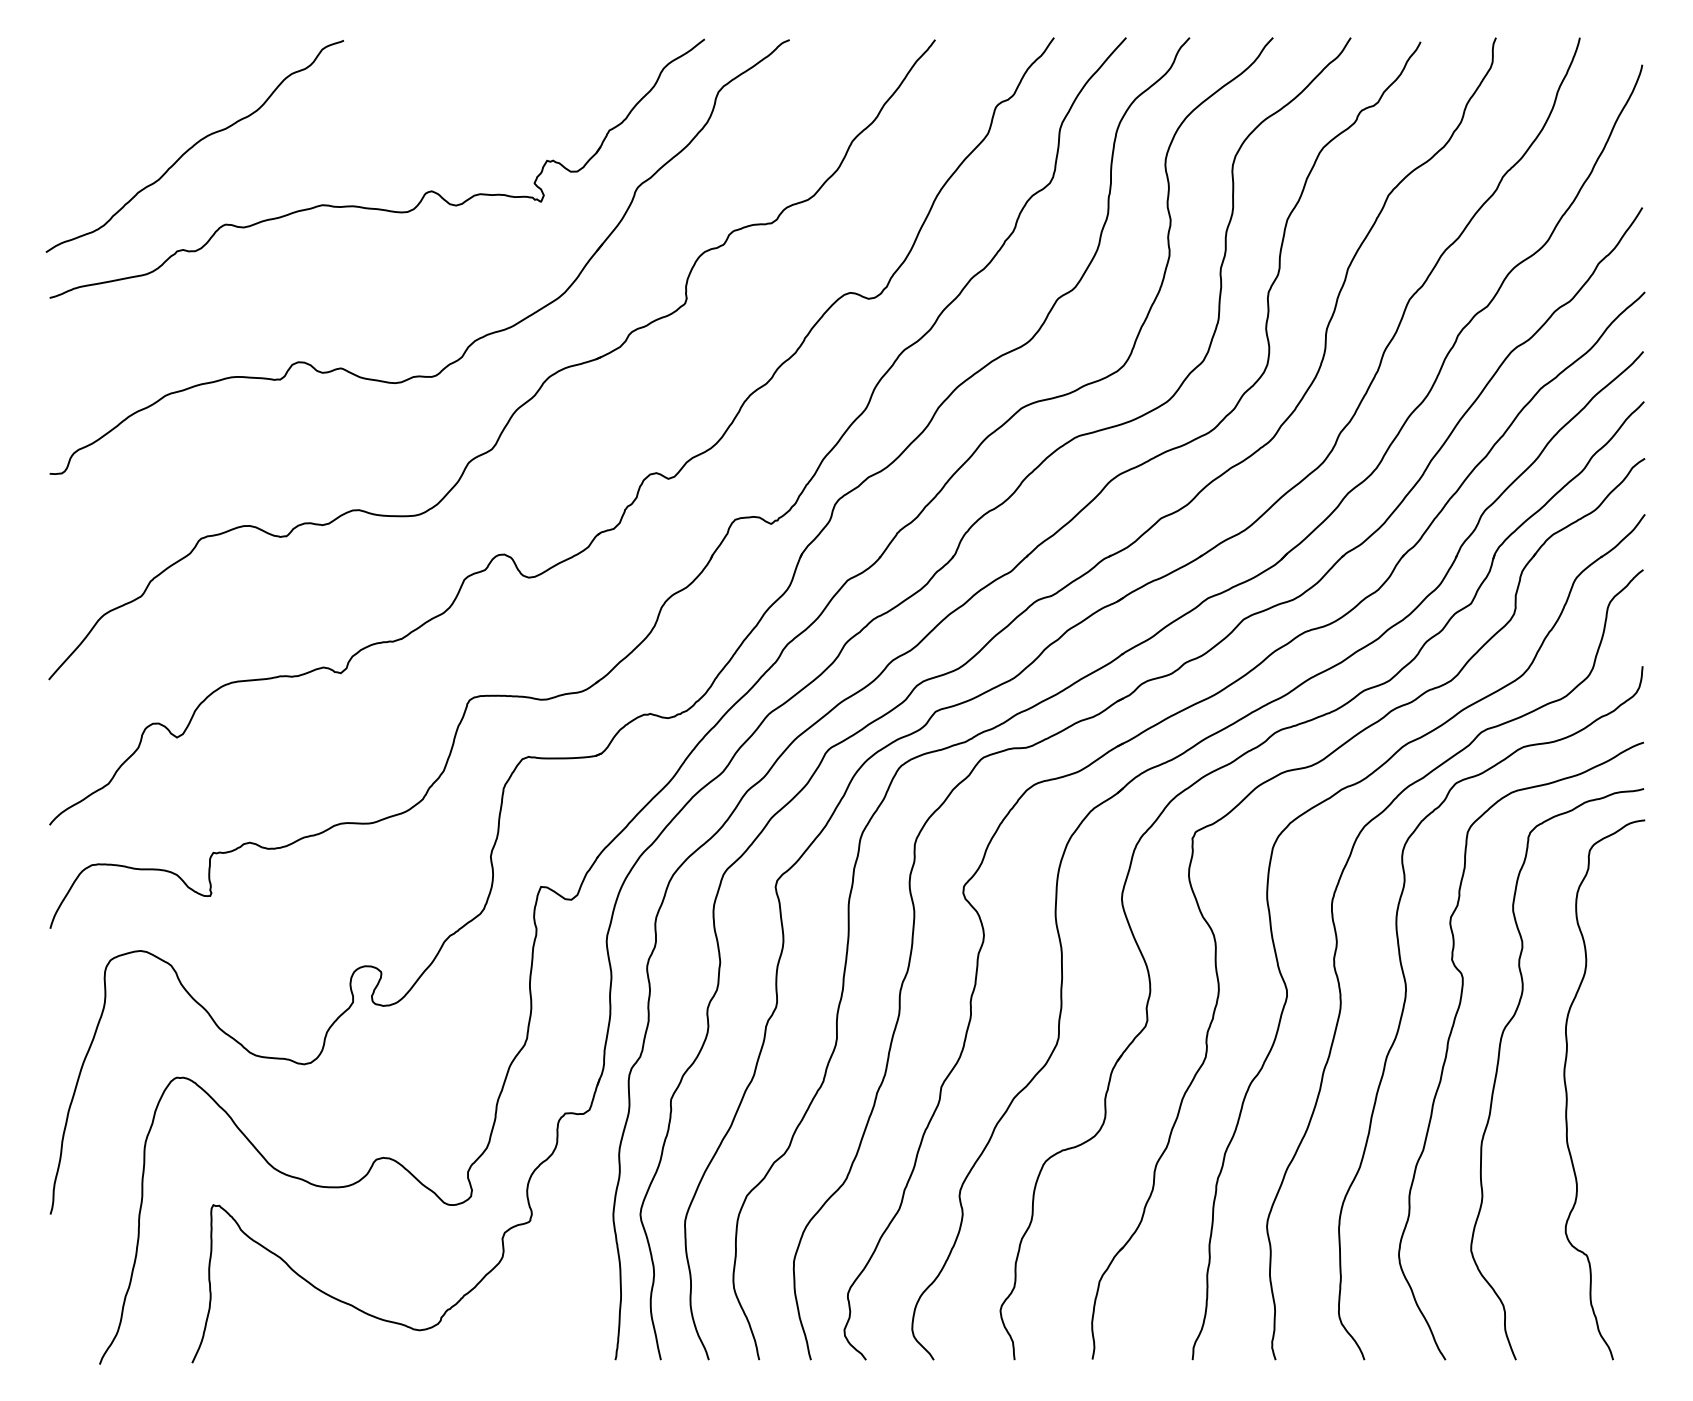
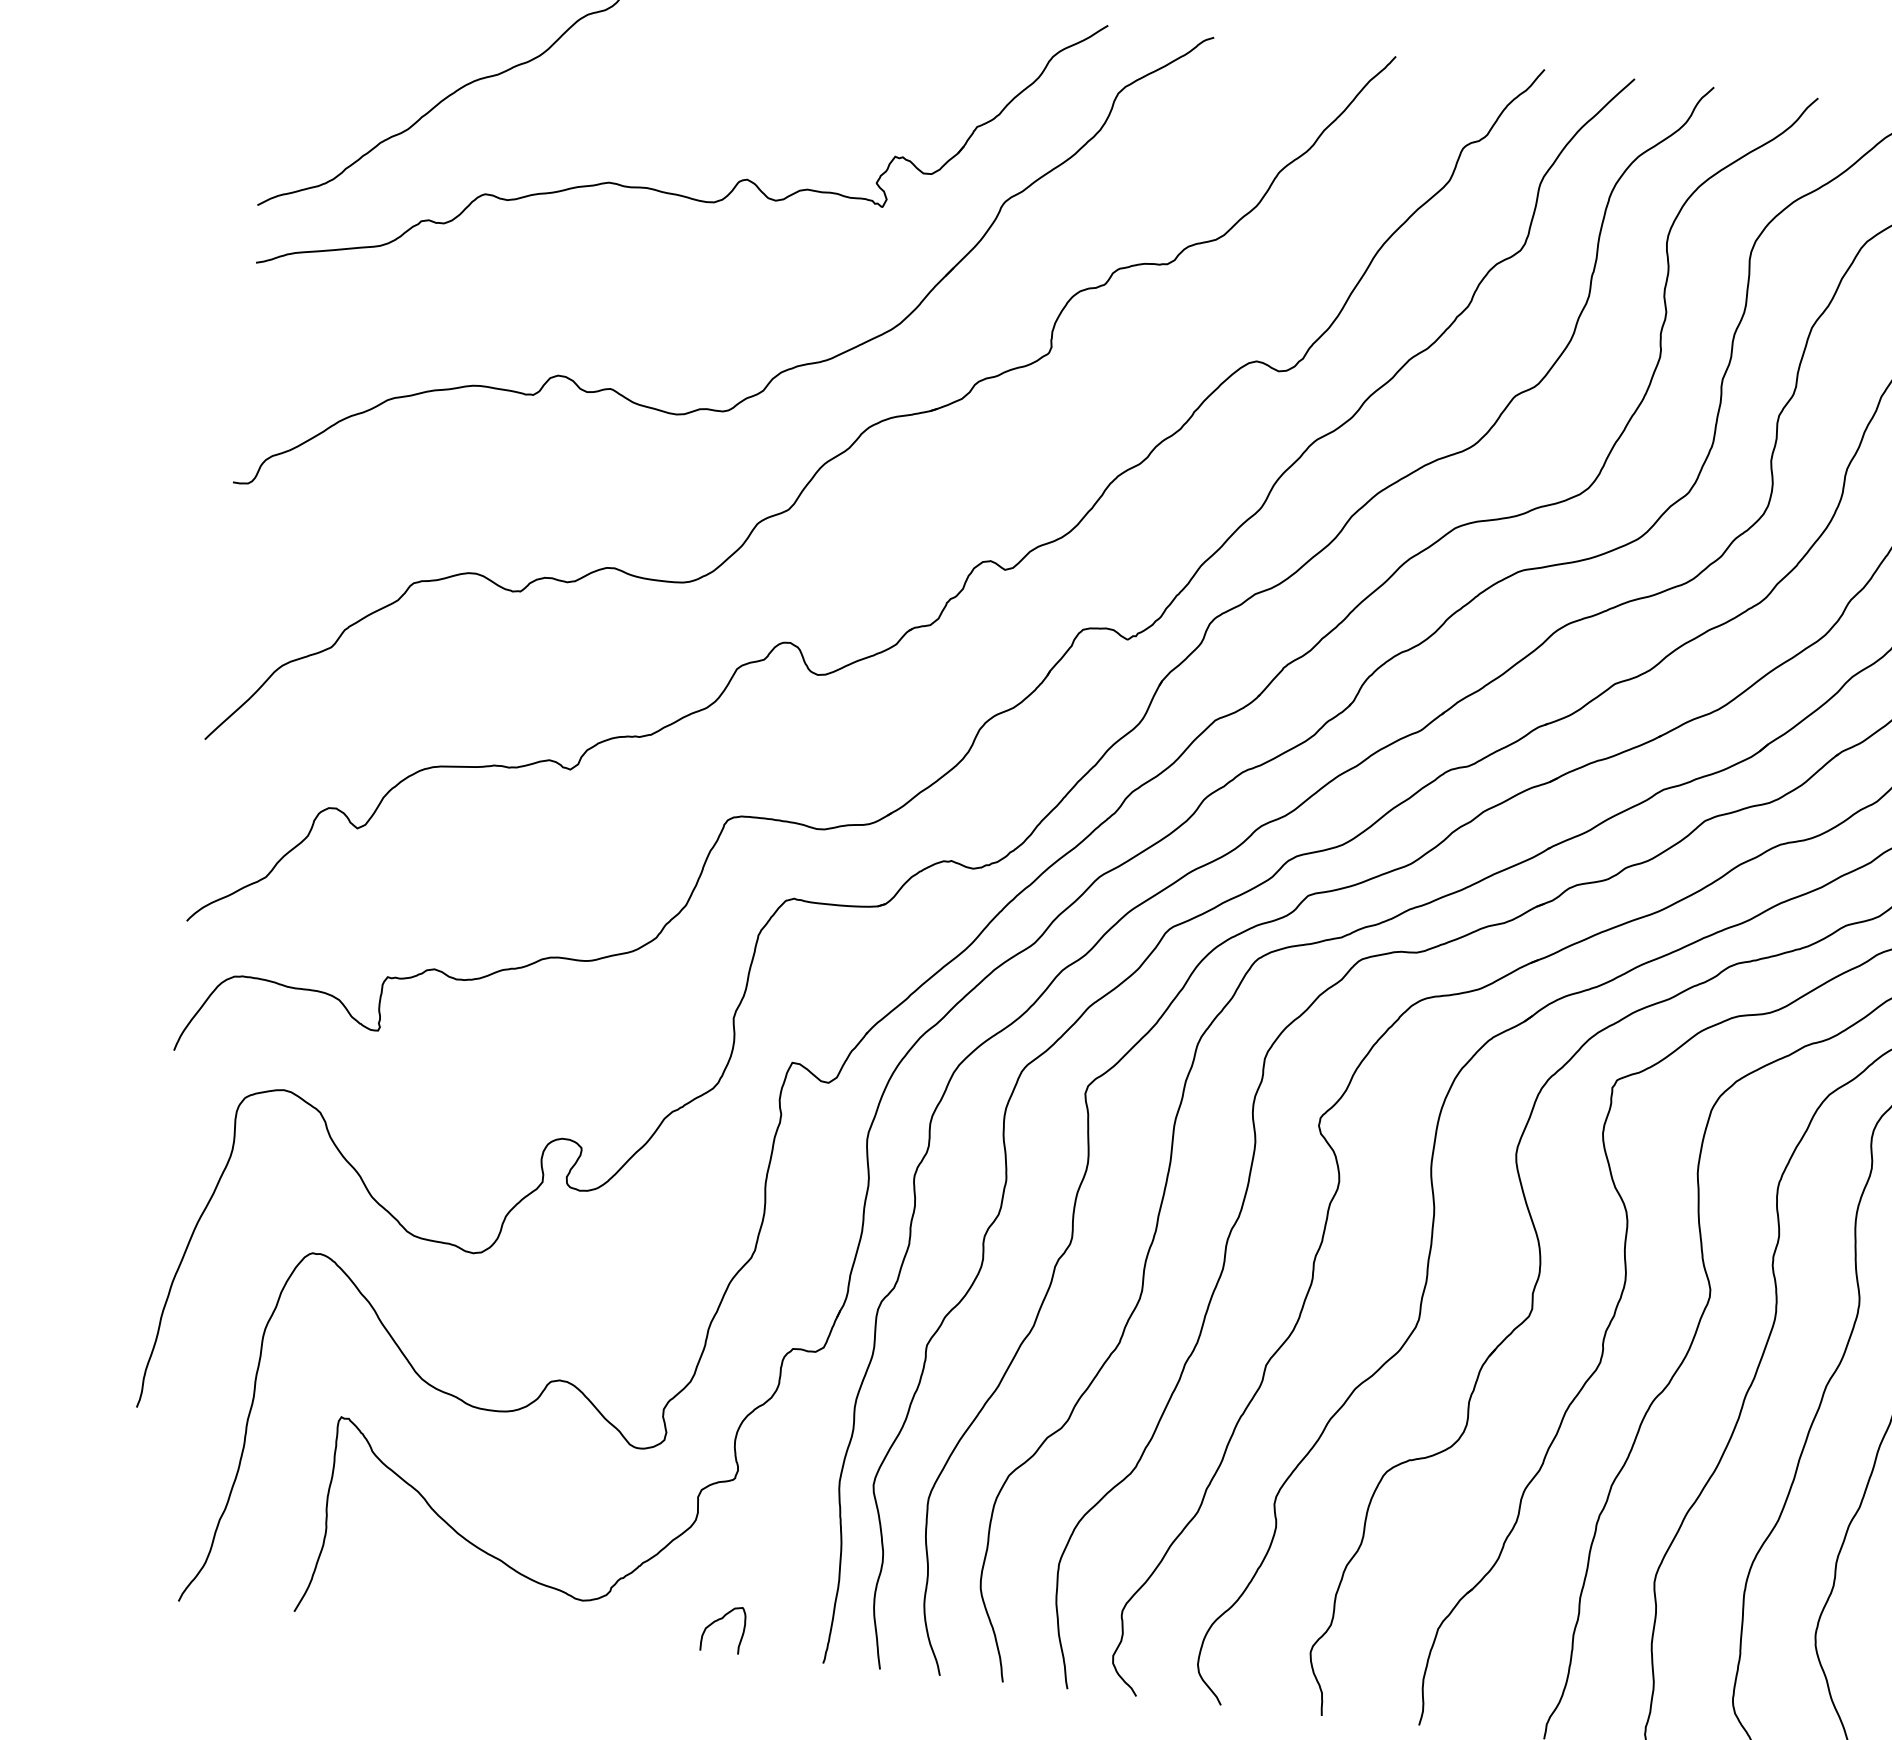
curve: (530, 1334) -> (720, 1620), added

